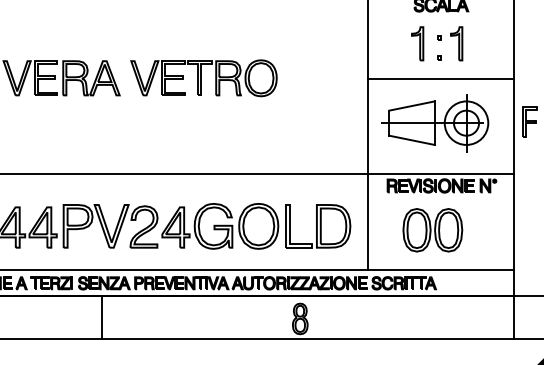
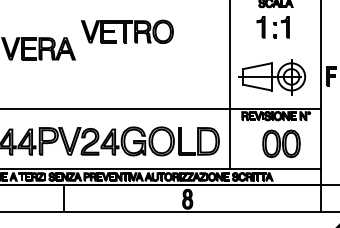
part: (203, 77) -> (127, 31), moved
line: (440, 79) -> (275, 49), removed
part: (432, 229) -> (281, 143), moved

